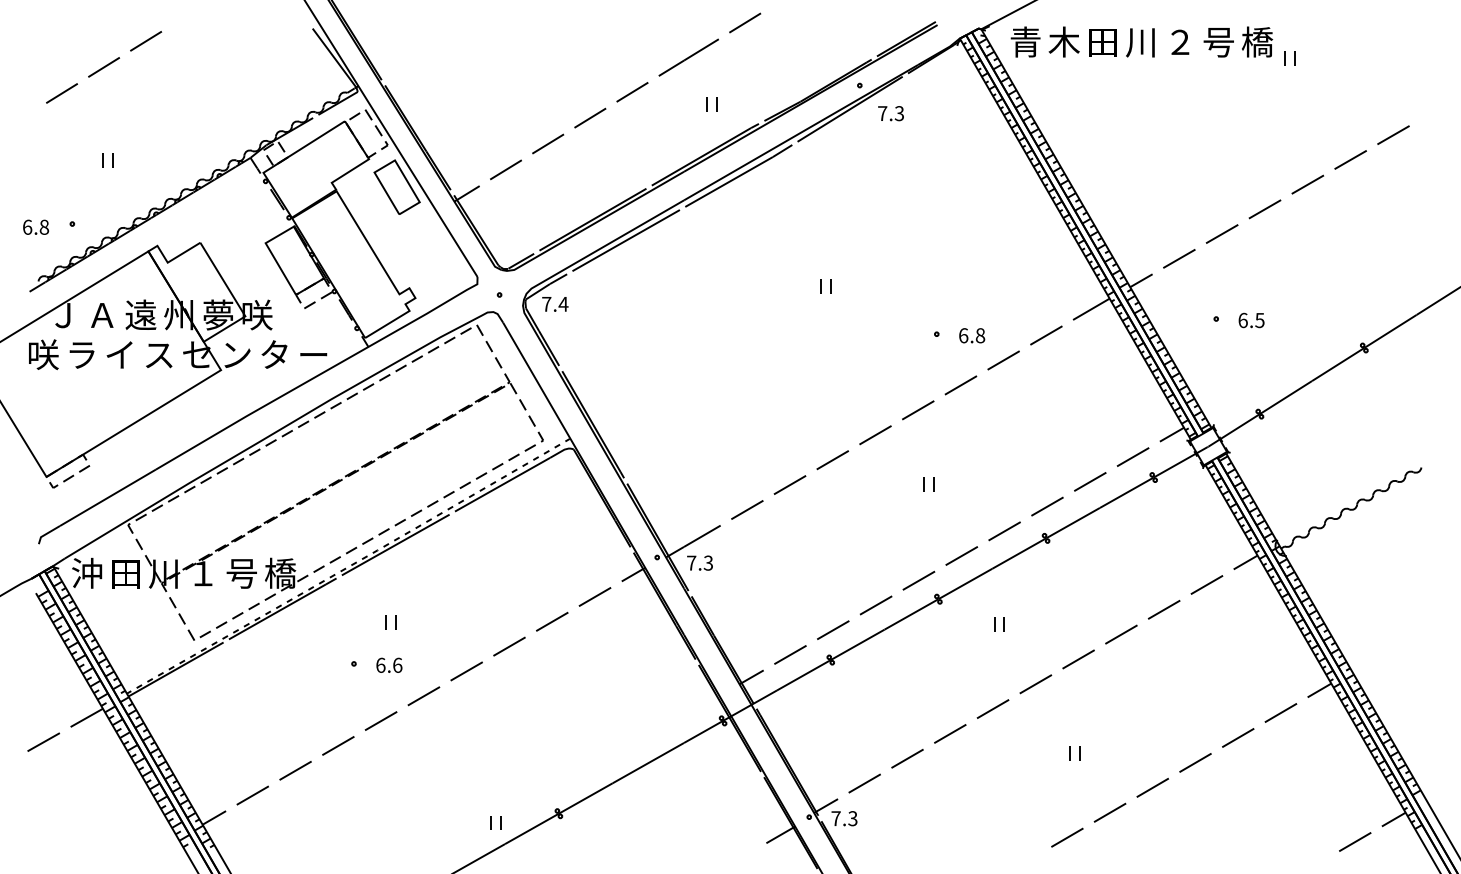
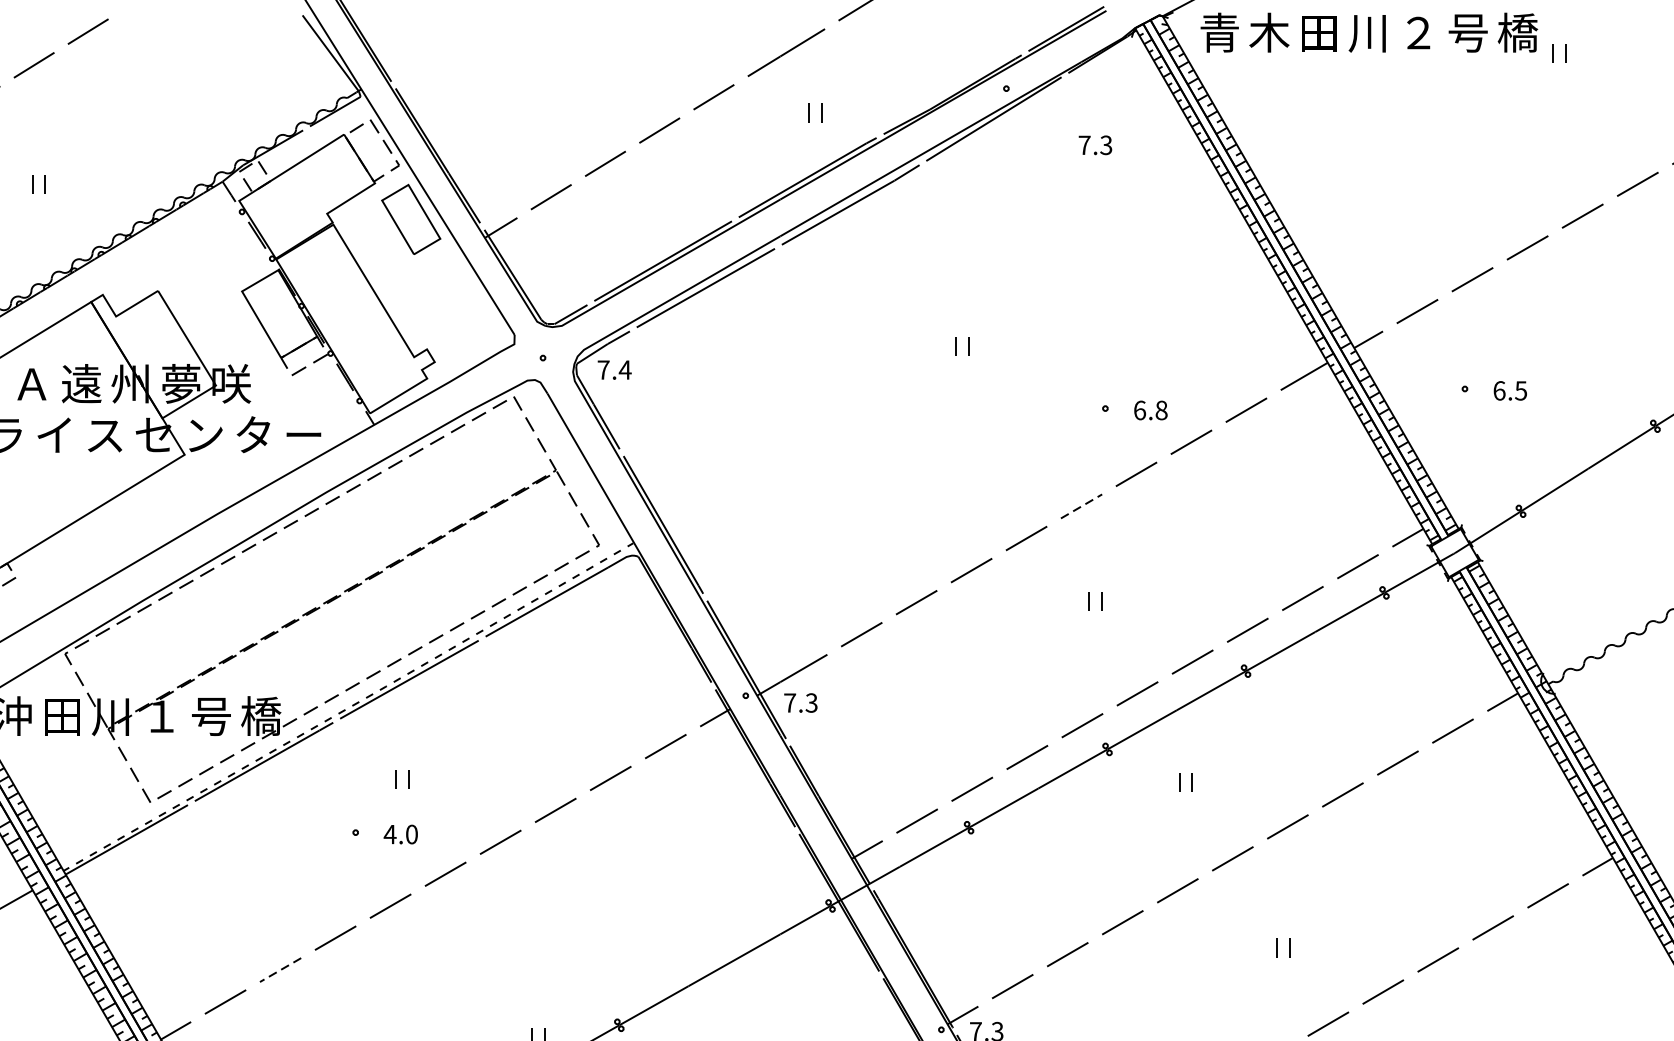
text: (890, 113) -> (1094, 145), moved
line: (918, 410) -> (1081, 506), solid -> dashed
text: (388, 664) -> (400, 833), 6.6 -> 4.0
line: (295, 770) -> (280, 969), solid -> dashed

